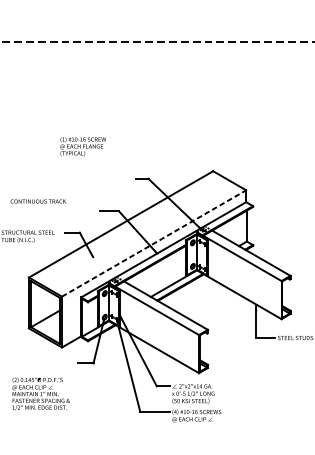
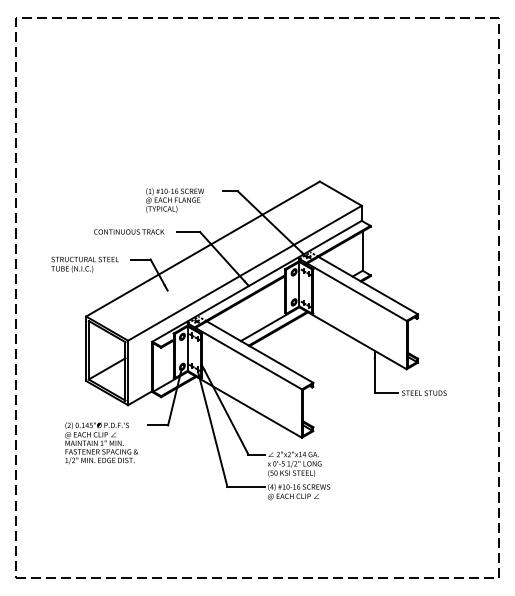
text: (82, 146) -> (174, 200), moved
text: (38, 201) -> (129, 231), moved
line: (153, 243) -> (244, 273), dashed -> solid
text: (41, 394) -> (101, 443), moved

